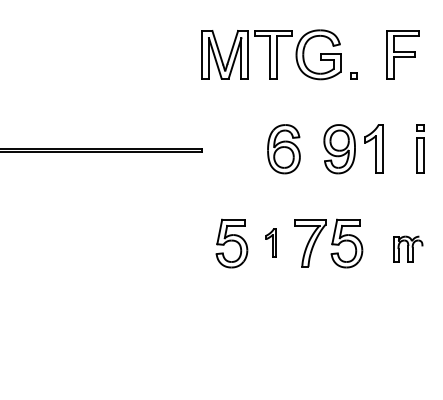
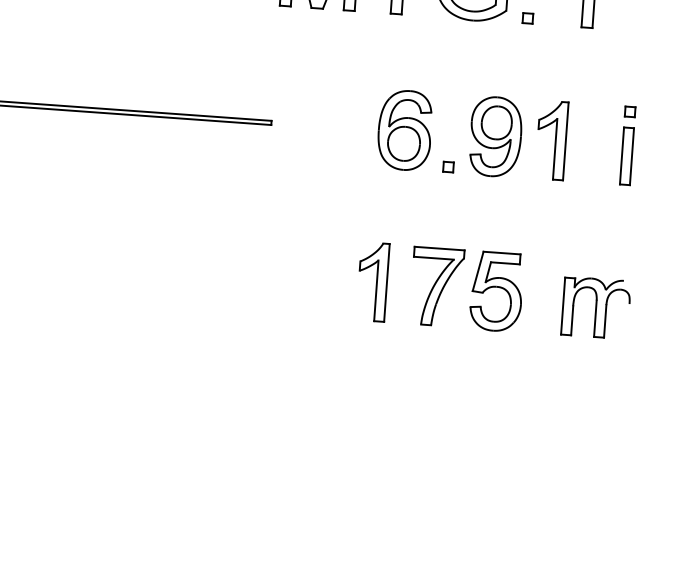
part: (311, 169) -> (447, 166), added
part: (271, 242) -> (373, 281), size x1.67
part: (231, 243) -> (308, 278), removed
part: (408, 248) -> (596, 306), size x1.43

